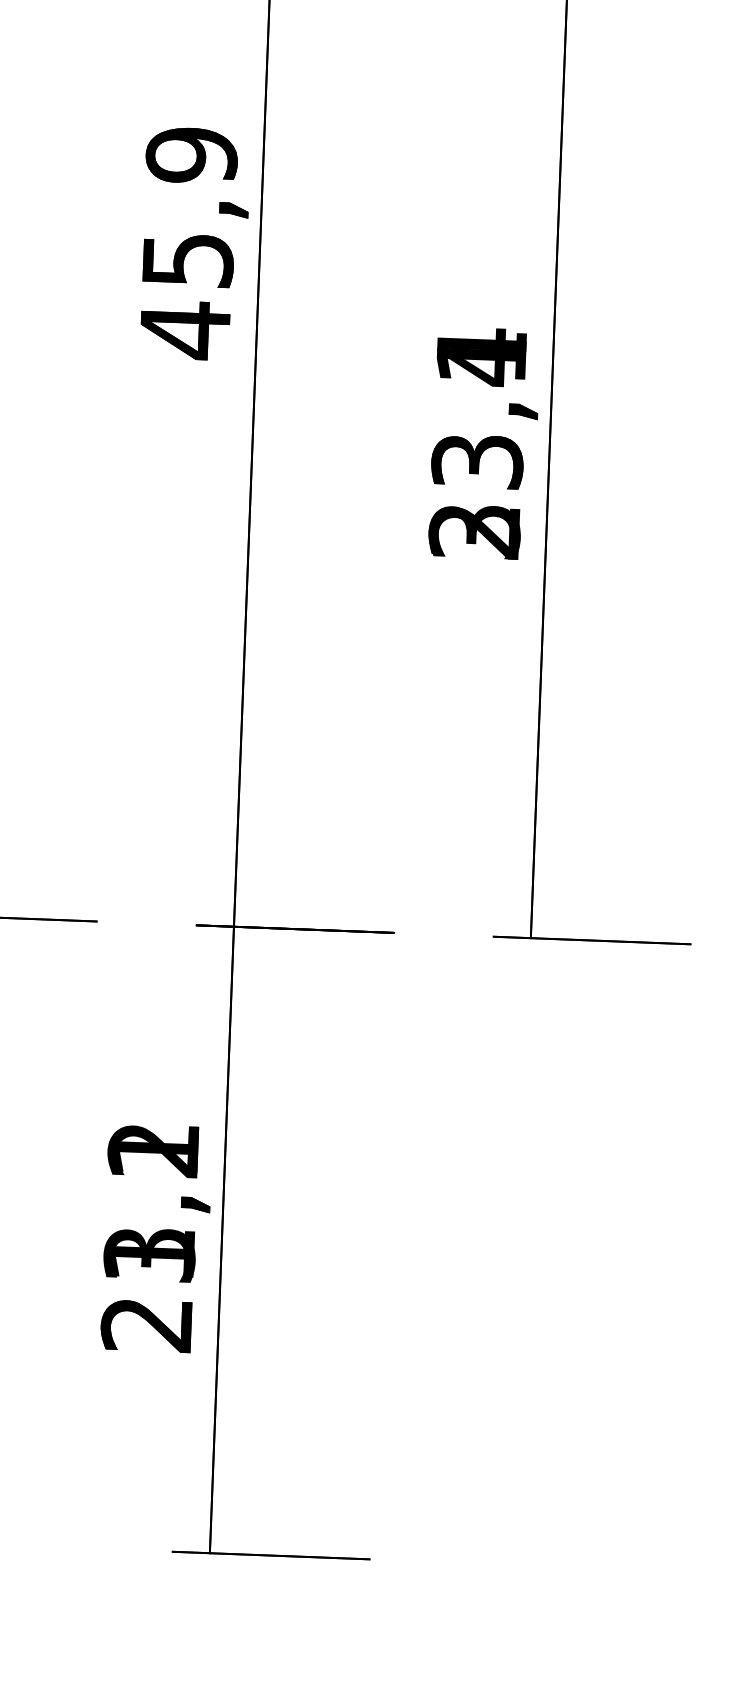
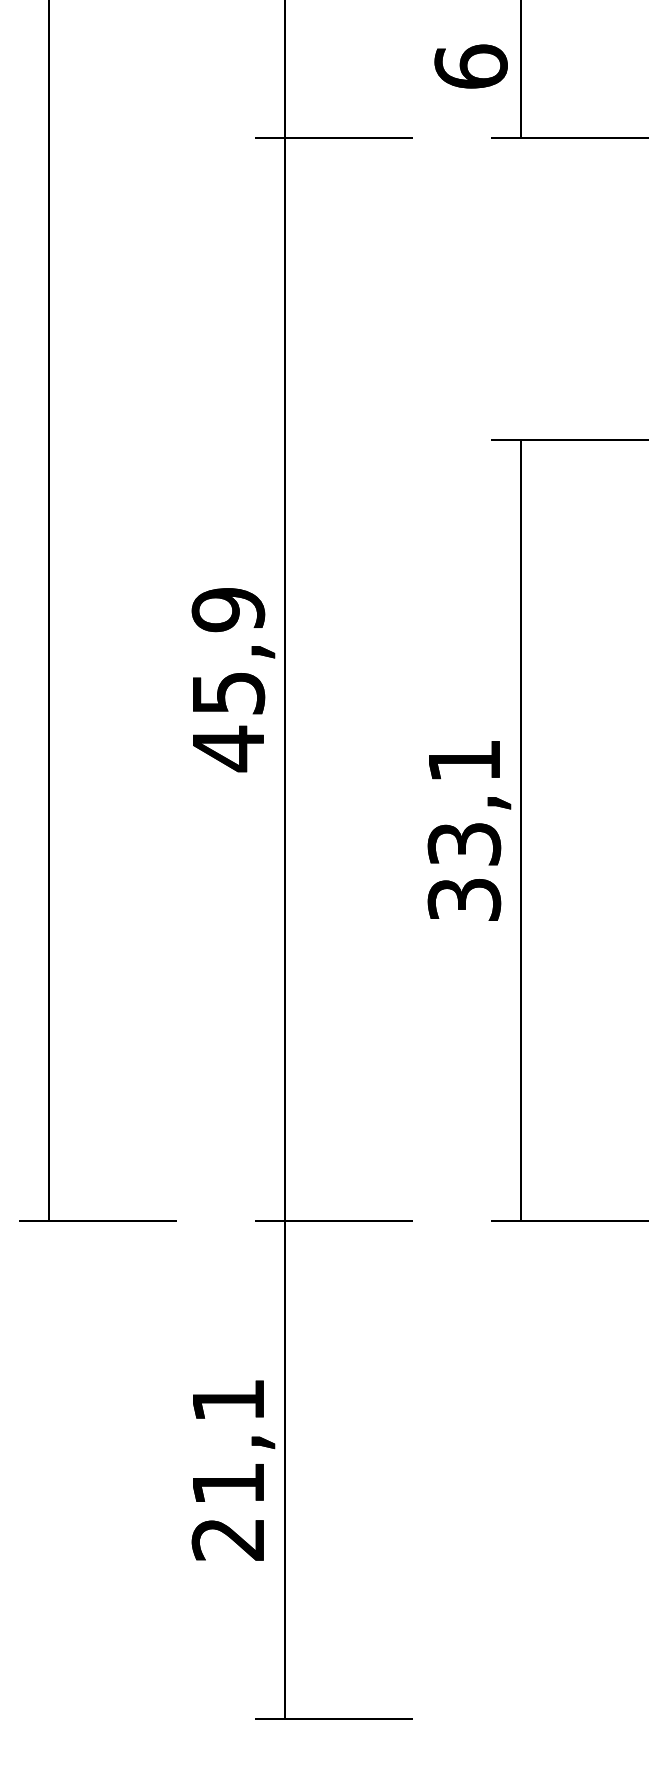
text: (478, 443) -> (464, 829), 23,4 -> 33,1
text: (151, 1202) -> (228, 1442), 23,2 -> 21,1

